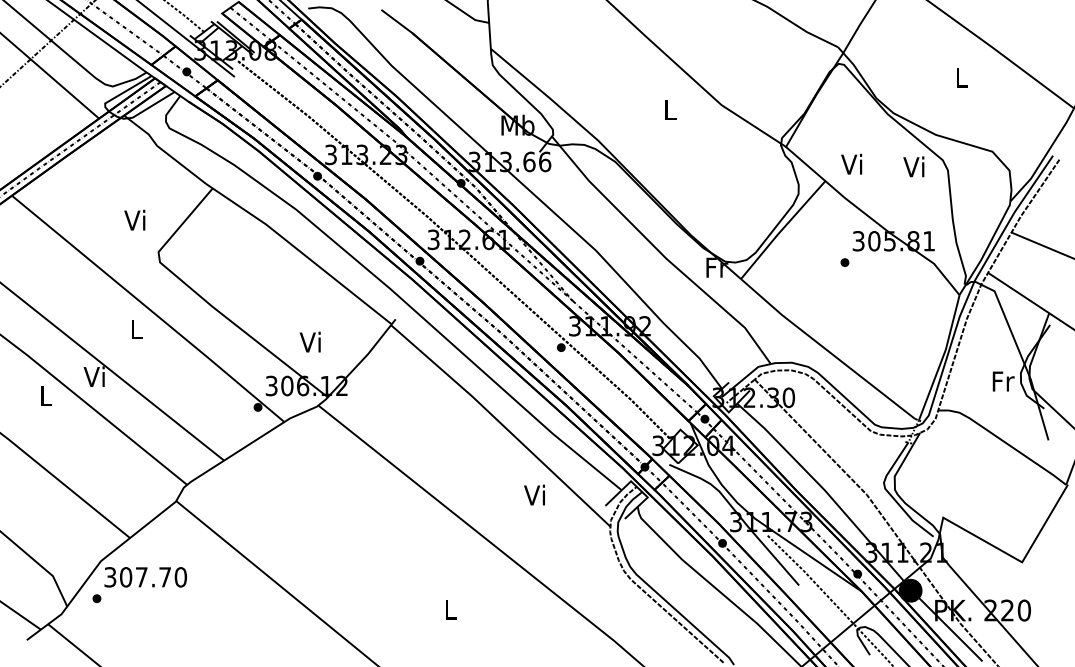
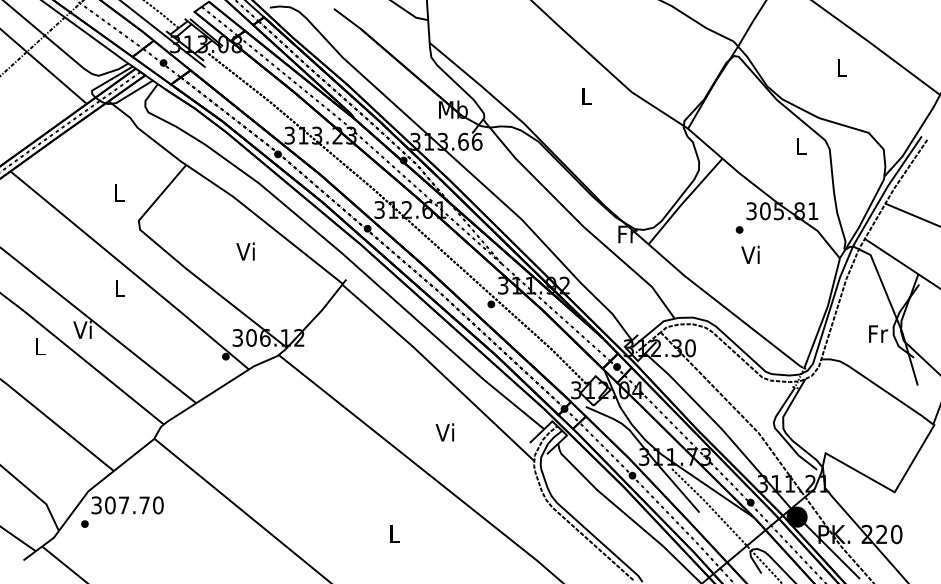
text: (851, 163) -> (750, 254), moved
text: (913, 167) -> (799, 146), Vi -> L
text: (134, 219) -> (117, 192), Vi -> L
text: (310, 342) -> (245, 251), moved
text: (534, 495) -> (444, 432), moved

